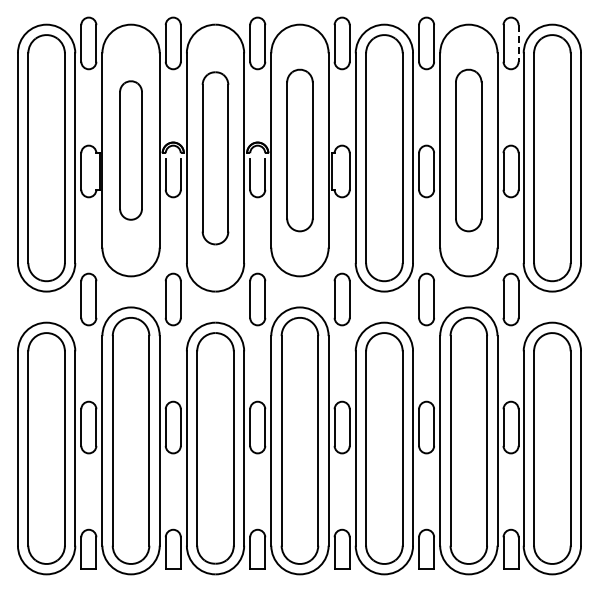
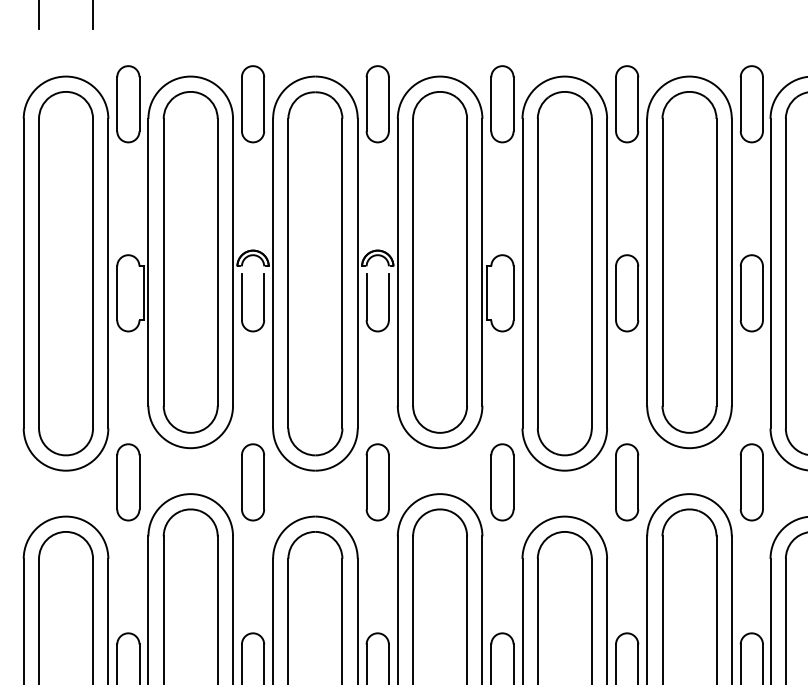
line: (518, 43) -> (762, 104), dashed -> solid
part: (130, 150) -> (189, 262), size x1.67
part: (299, 150) -> (439, 262), size x1.43
part: (468, 150) -> (688, 262), size x1.43
part: (215, 158) -> (315, 274), size x1.43

